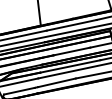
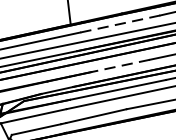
line: (71, 25) -> (119, 24), solid -> dashed
line: (71, 51) -> (119, 65), solid -> dashed

